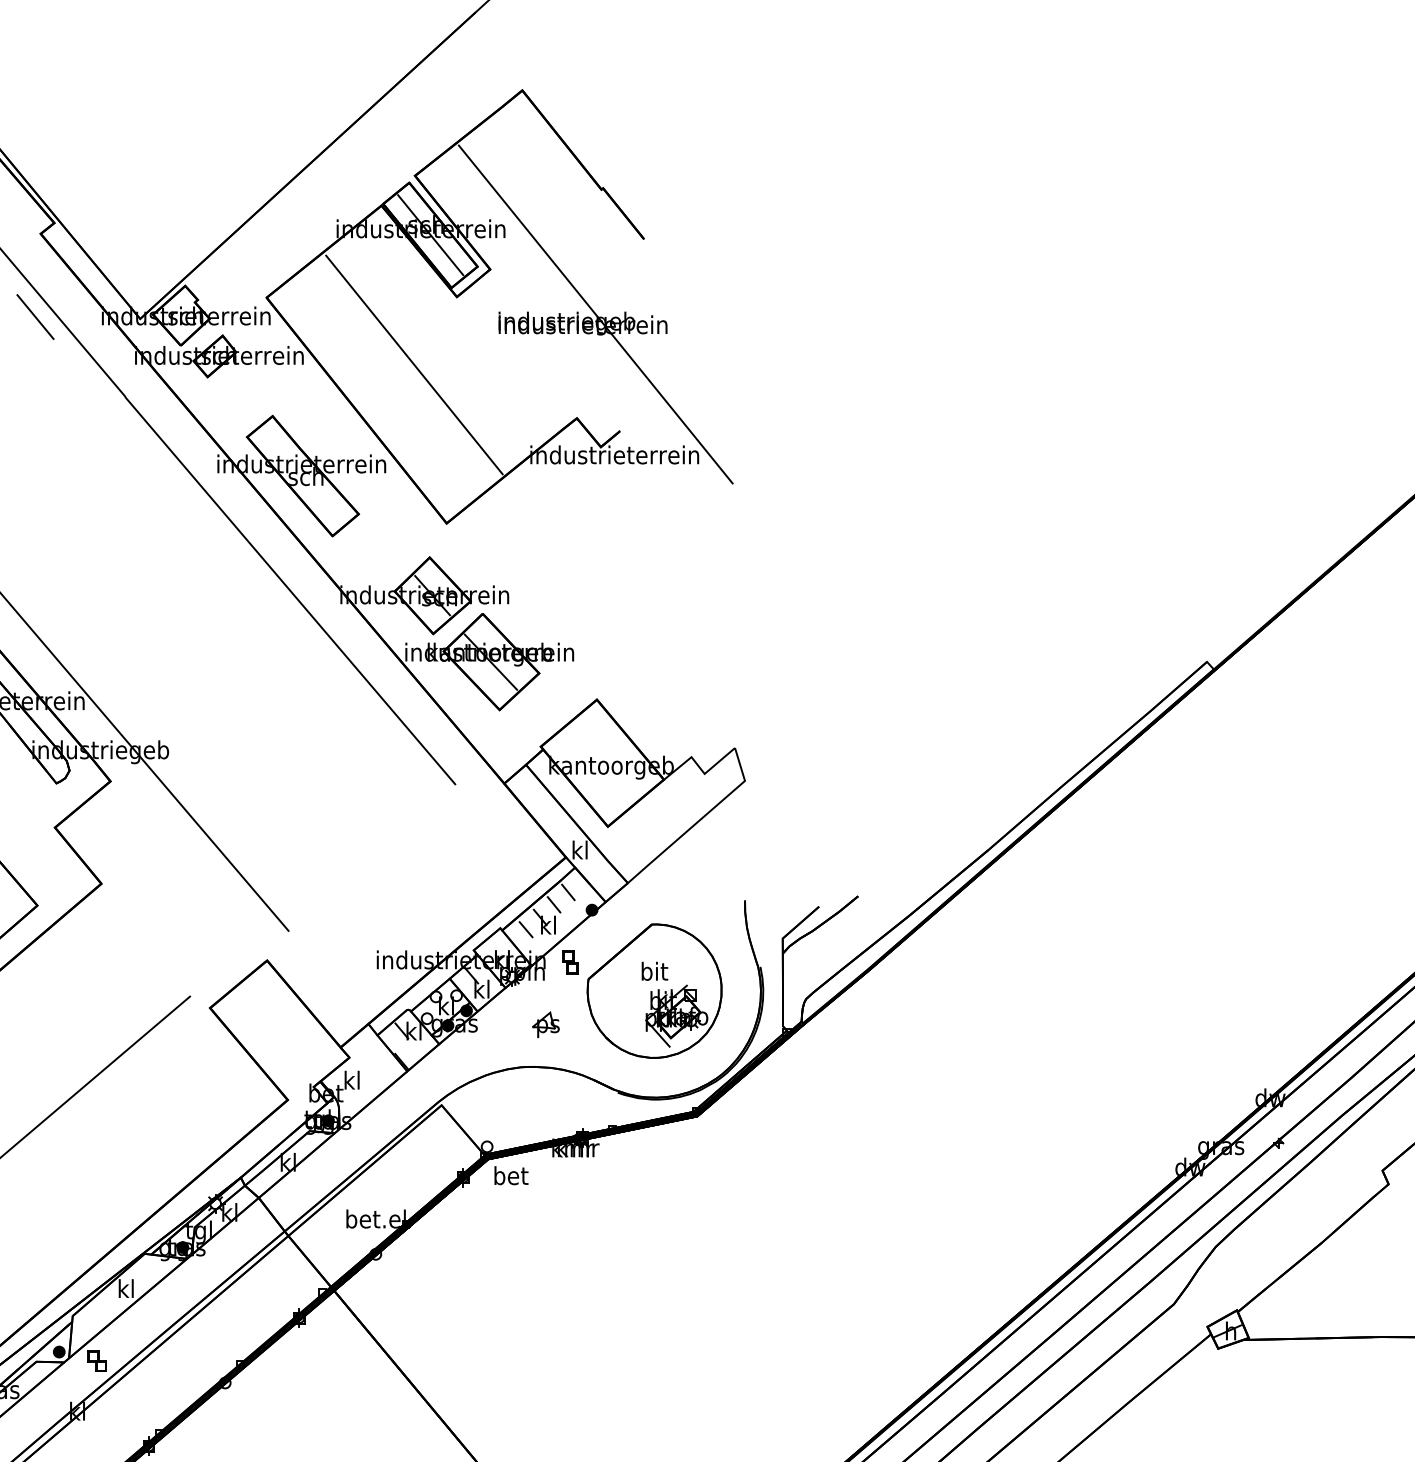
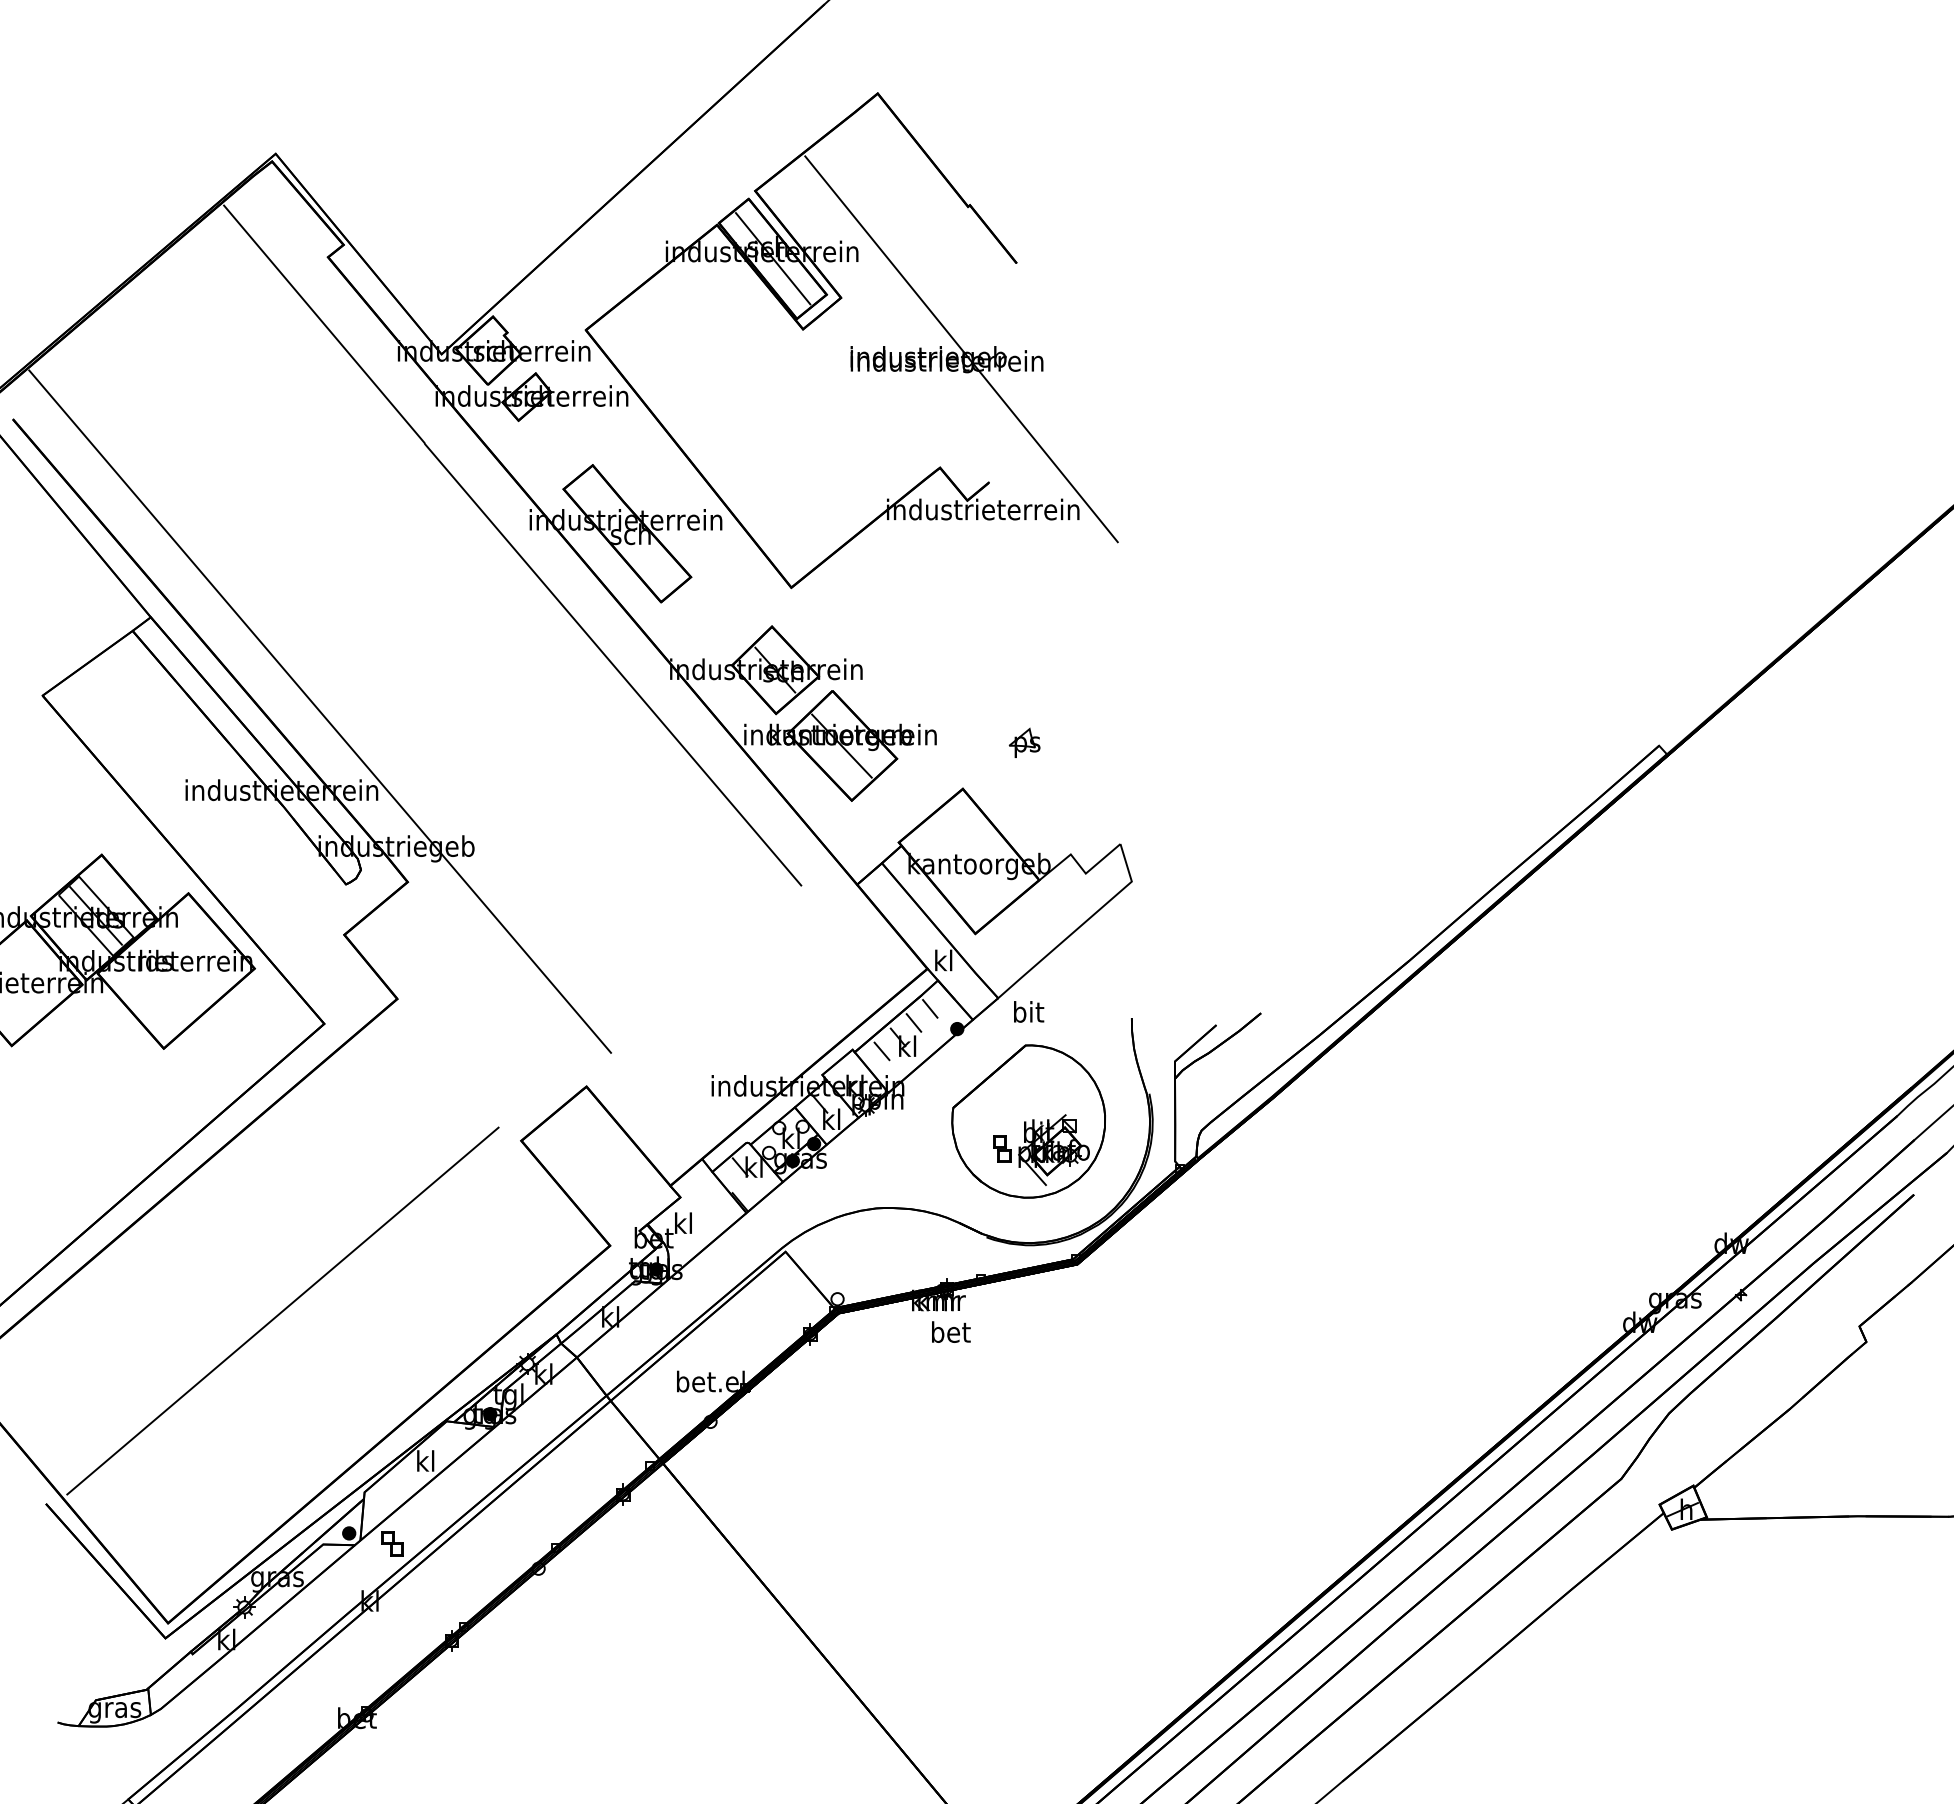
line: (34, 317) -> (321, 352), removed
line: (414, 364) -> (754, 406), removed
part: (570, 962) -> (1002, 1148), moved
text: (655, 970) -> (1029, 1011), moved
part: (545, 1024) -> (1024, 742), moved
text: (511, 1175) -> (951, 1331), moved

